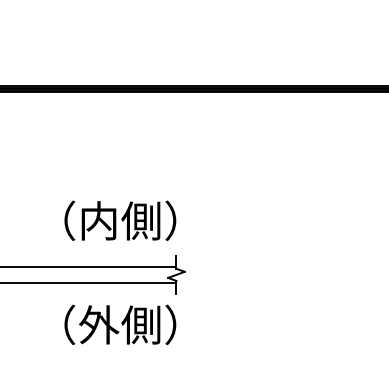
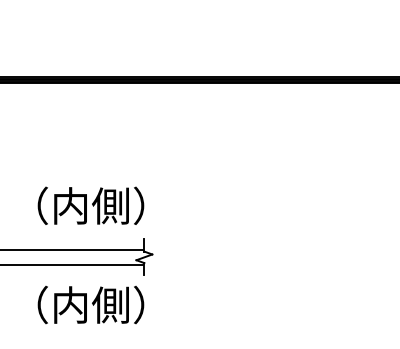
text: (98, 324) -> (70, 304), （外側） -> （内側）

